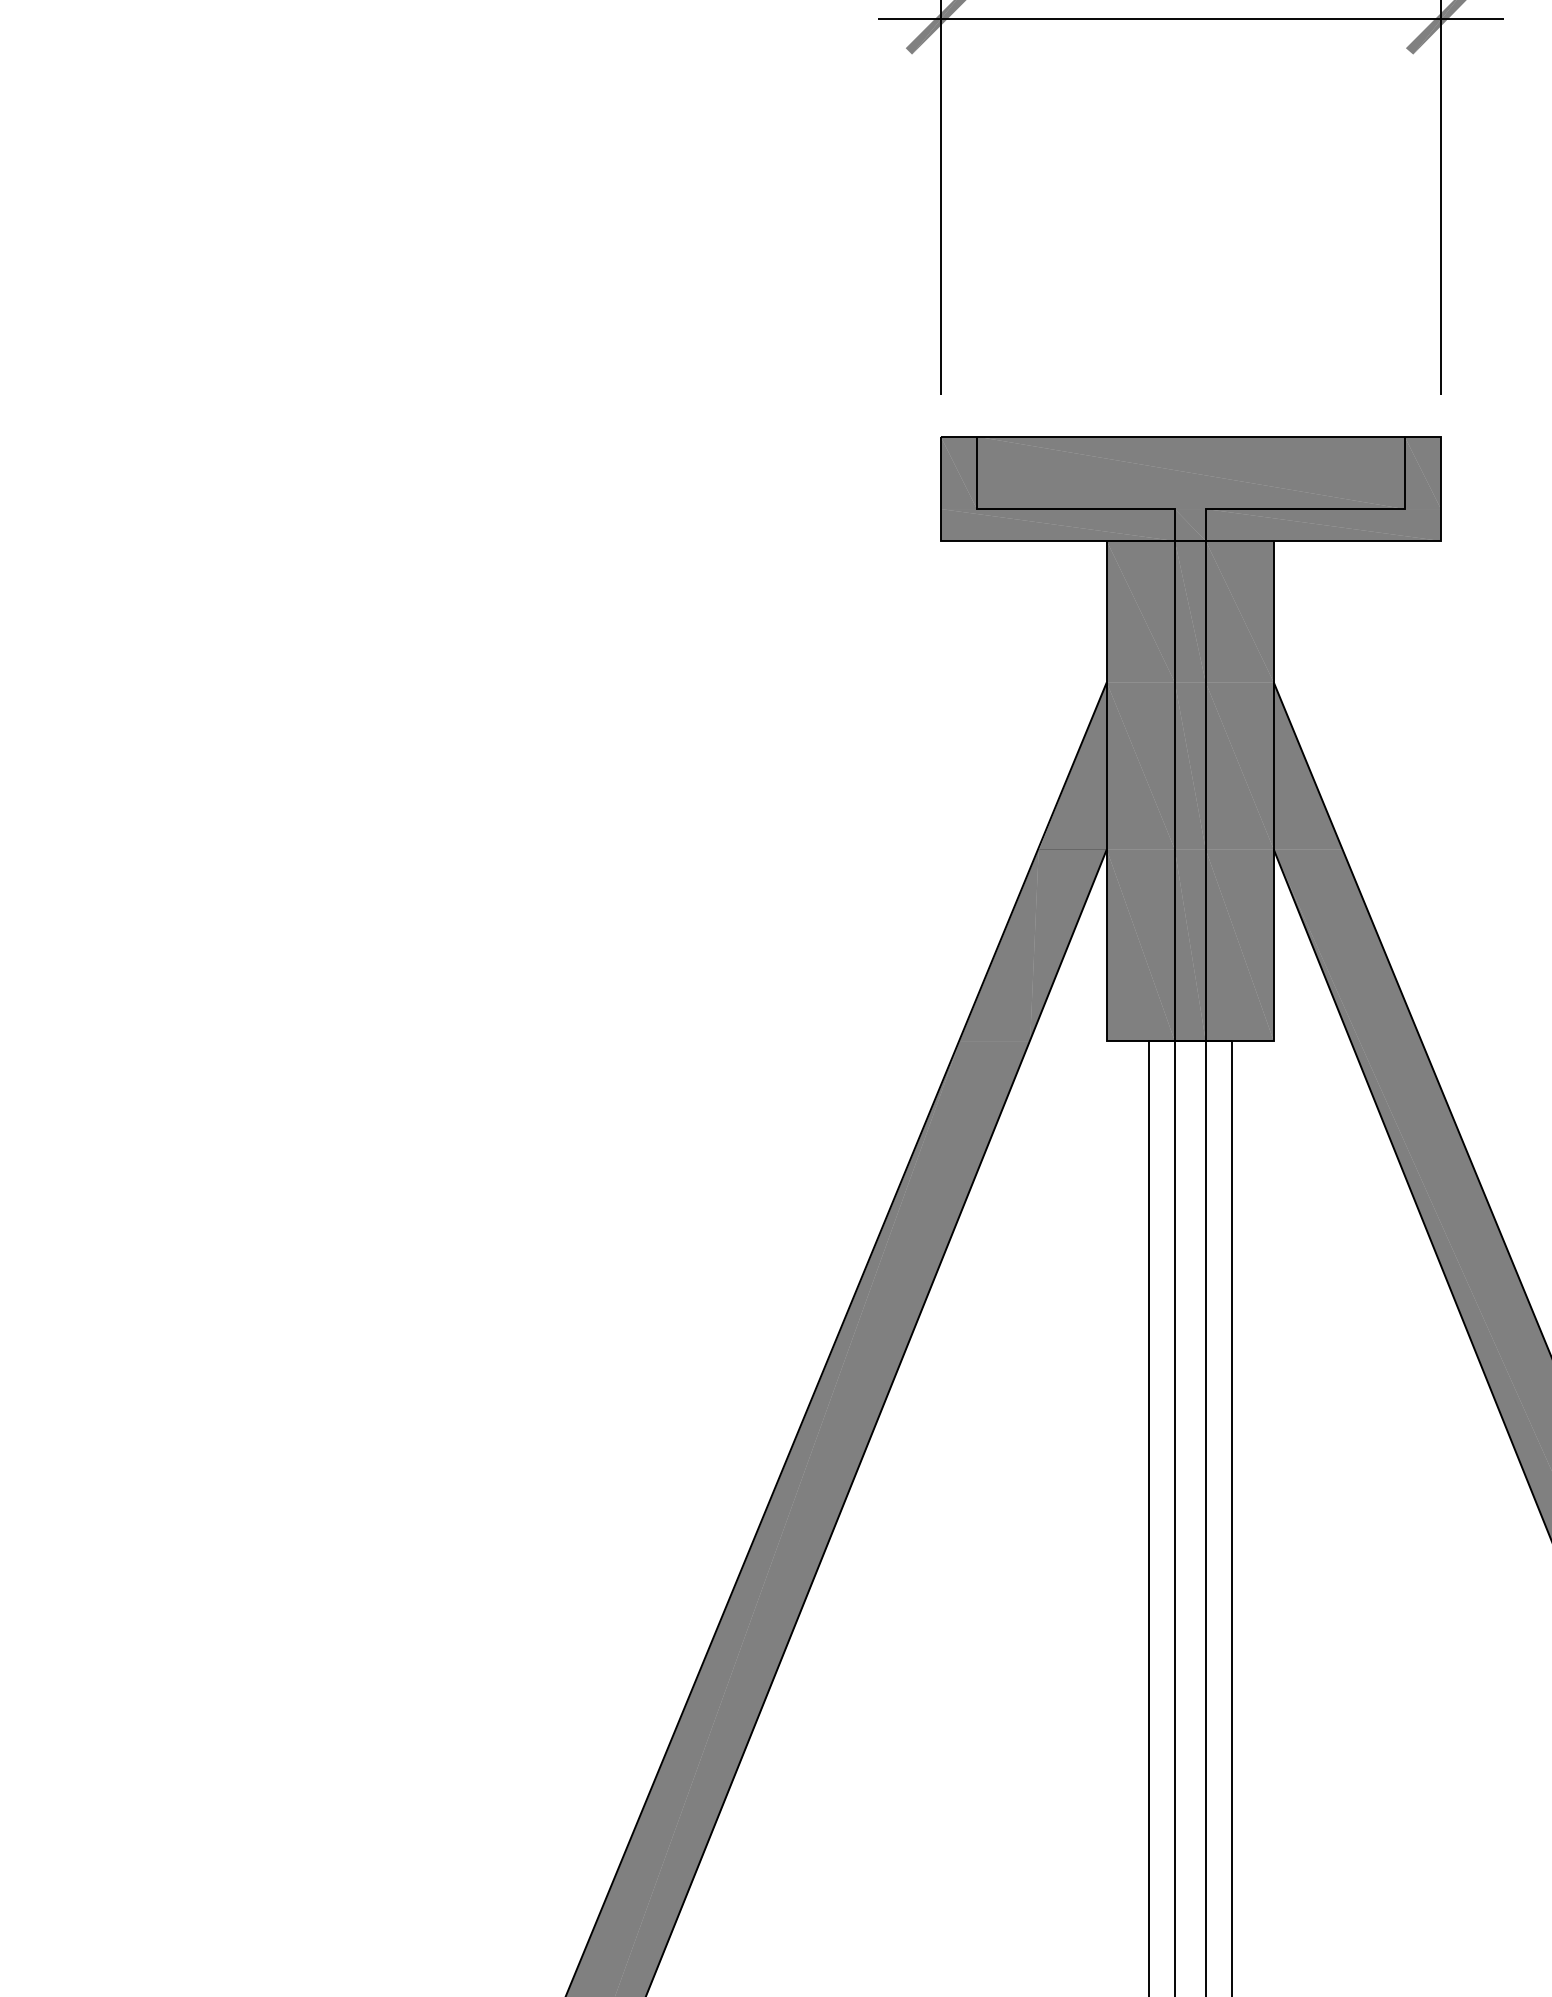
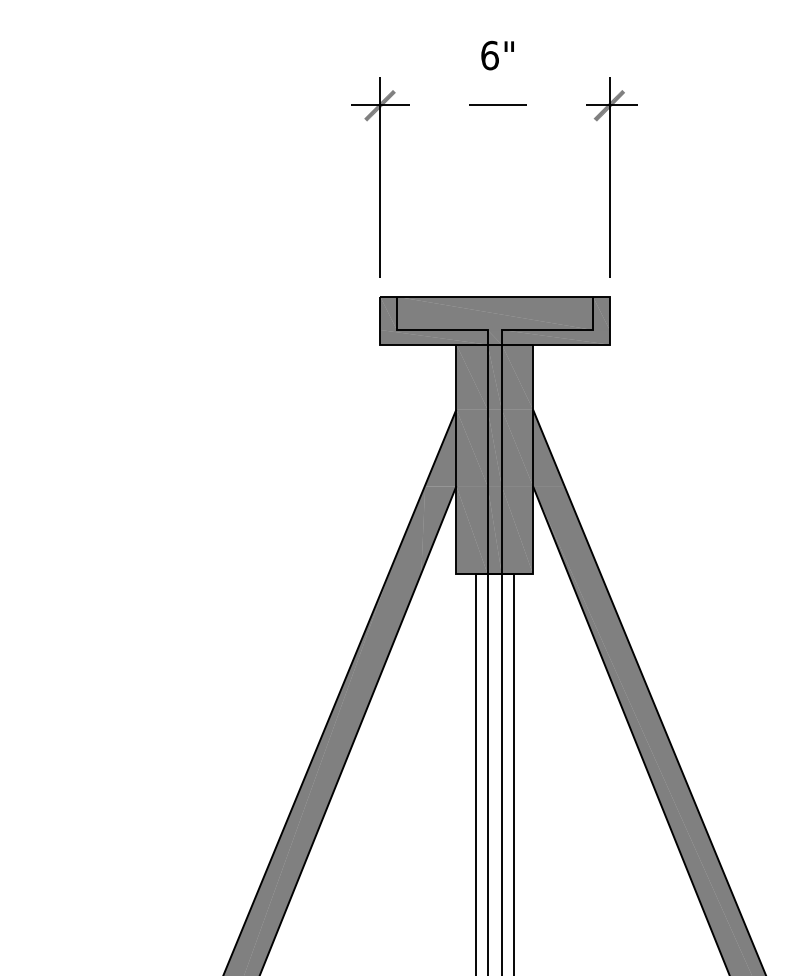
line: (1192, 19) -> (495, 105), solid -> dashed

